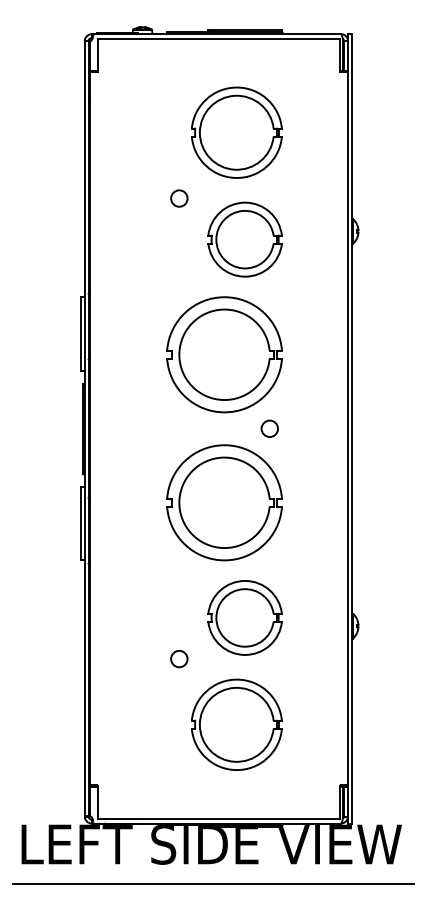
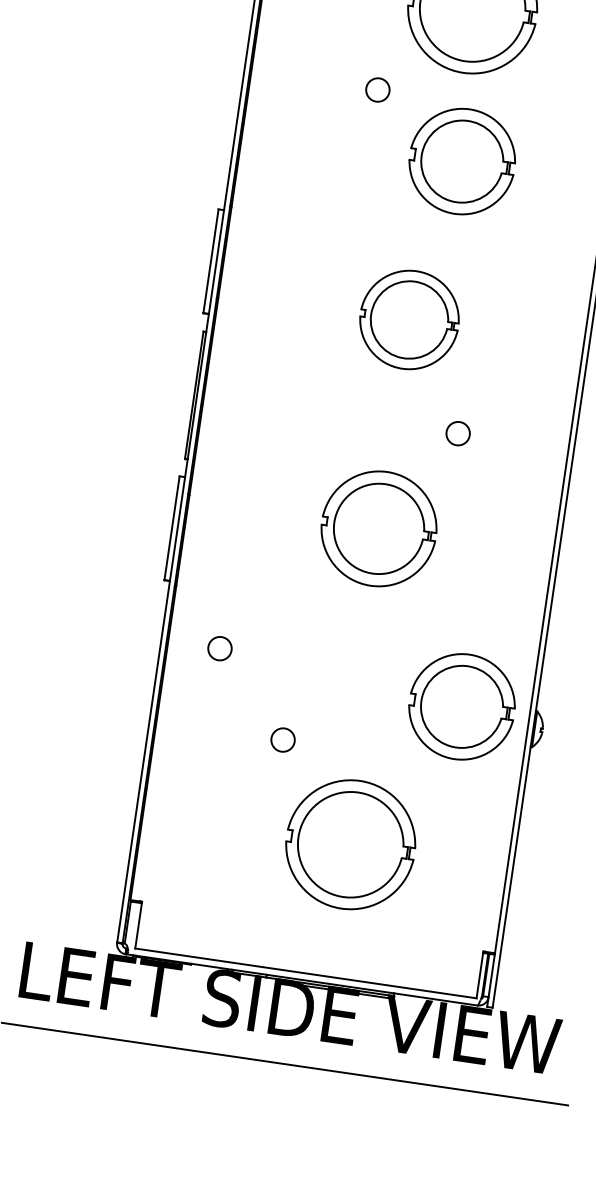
part: (224, 354) -> (409, 319), size x0.6
part: (224, 502) -> (379, 528), size x0.7
circle: (126, 602) -> (220, 649), added
part: (244, 617) -> (461, 706), moved

